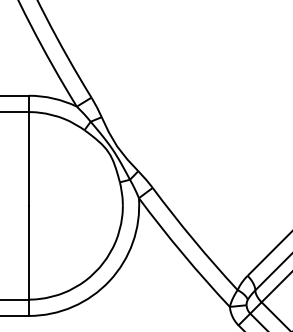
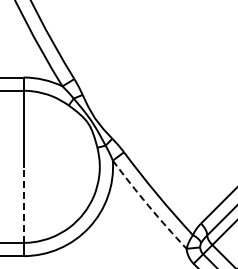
line: (28, 252) -> (23, 204), solid -> dashed
arc: (182, 253) -> (148, 205), solid -> dashed

